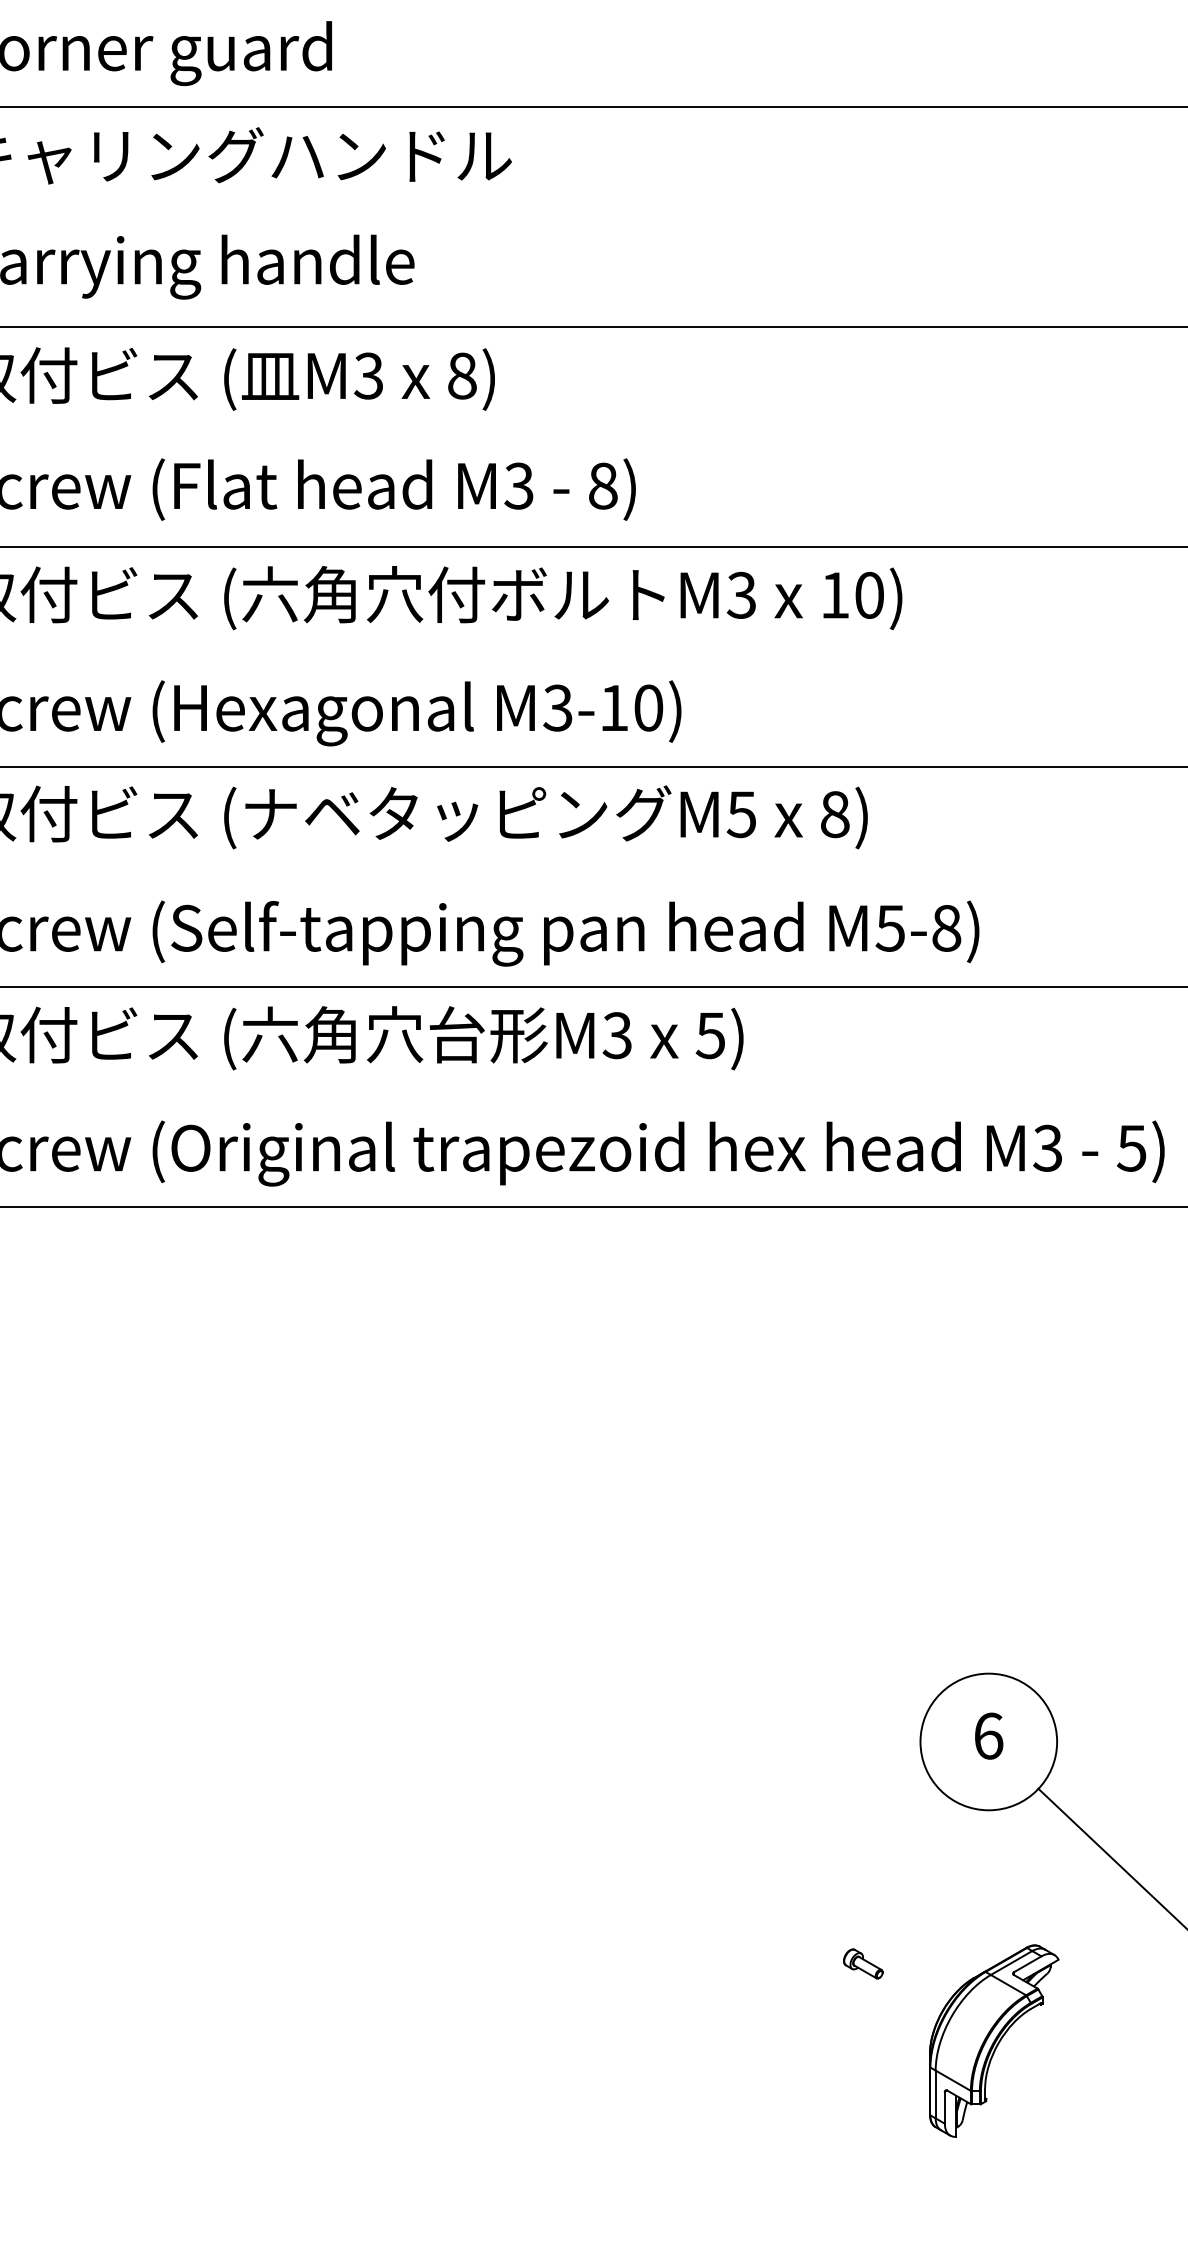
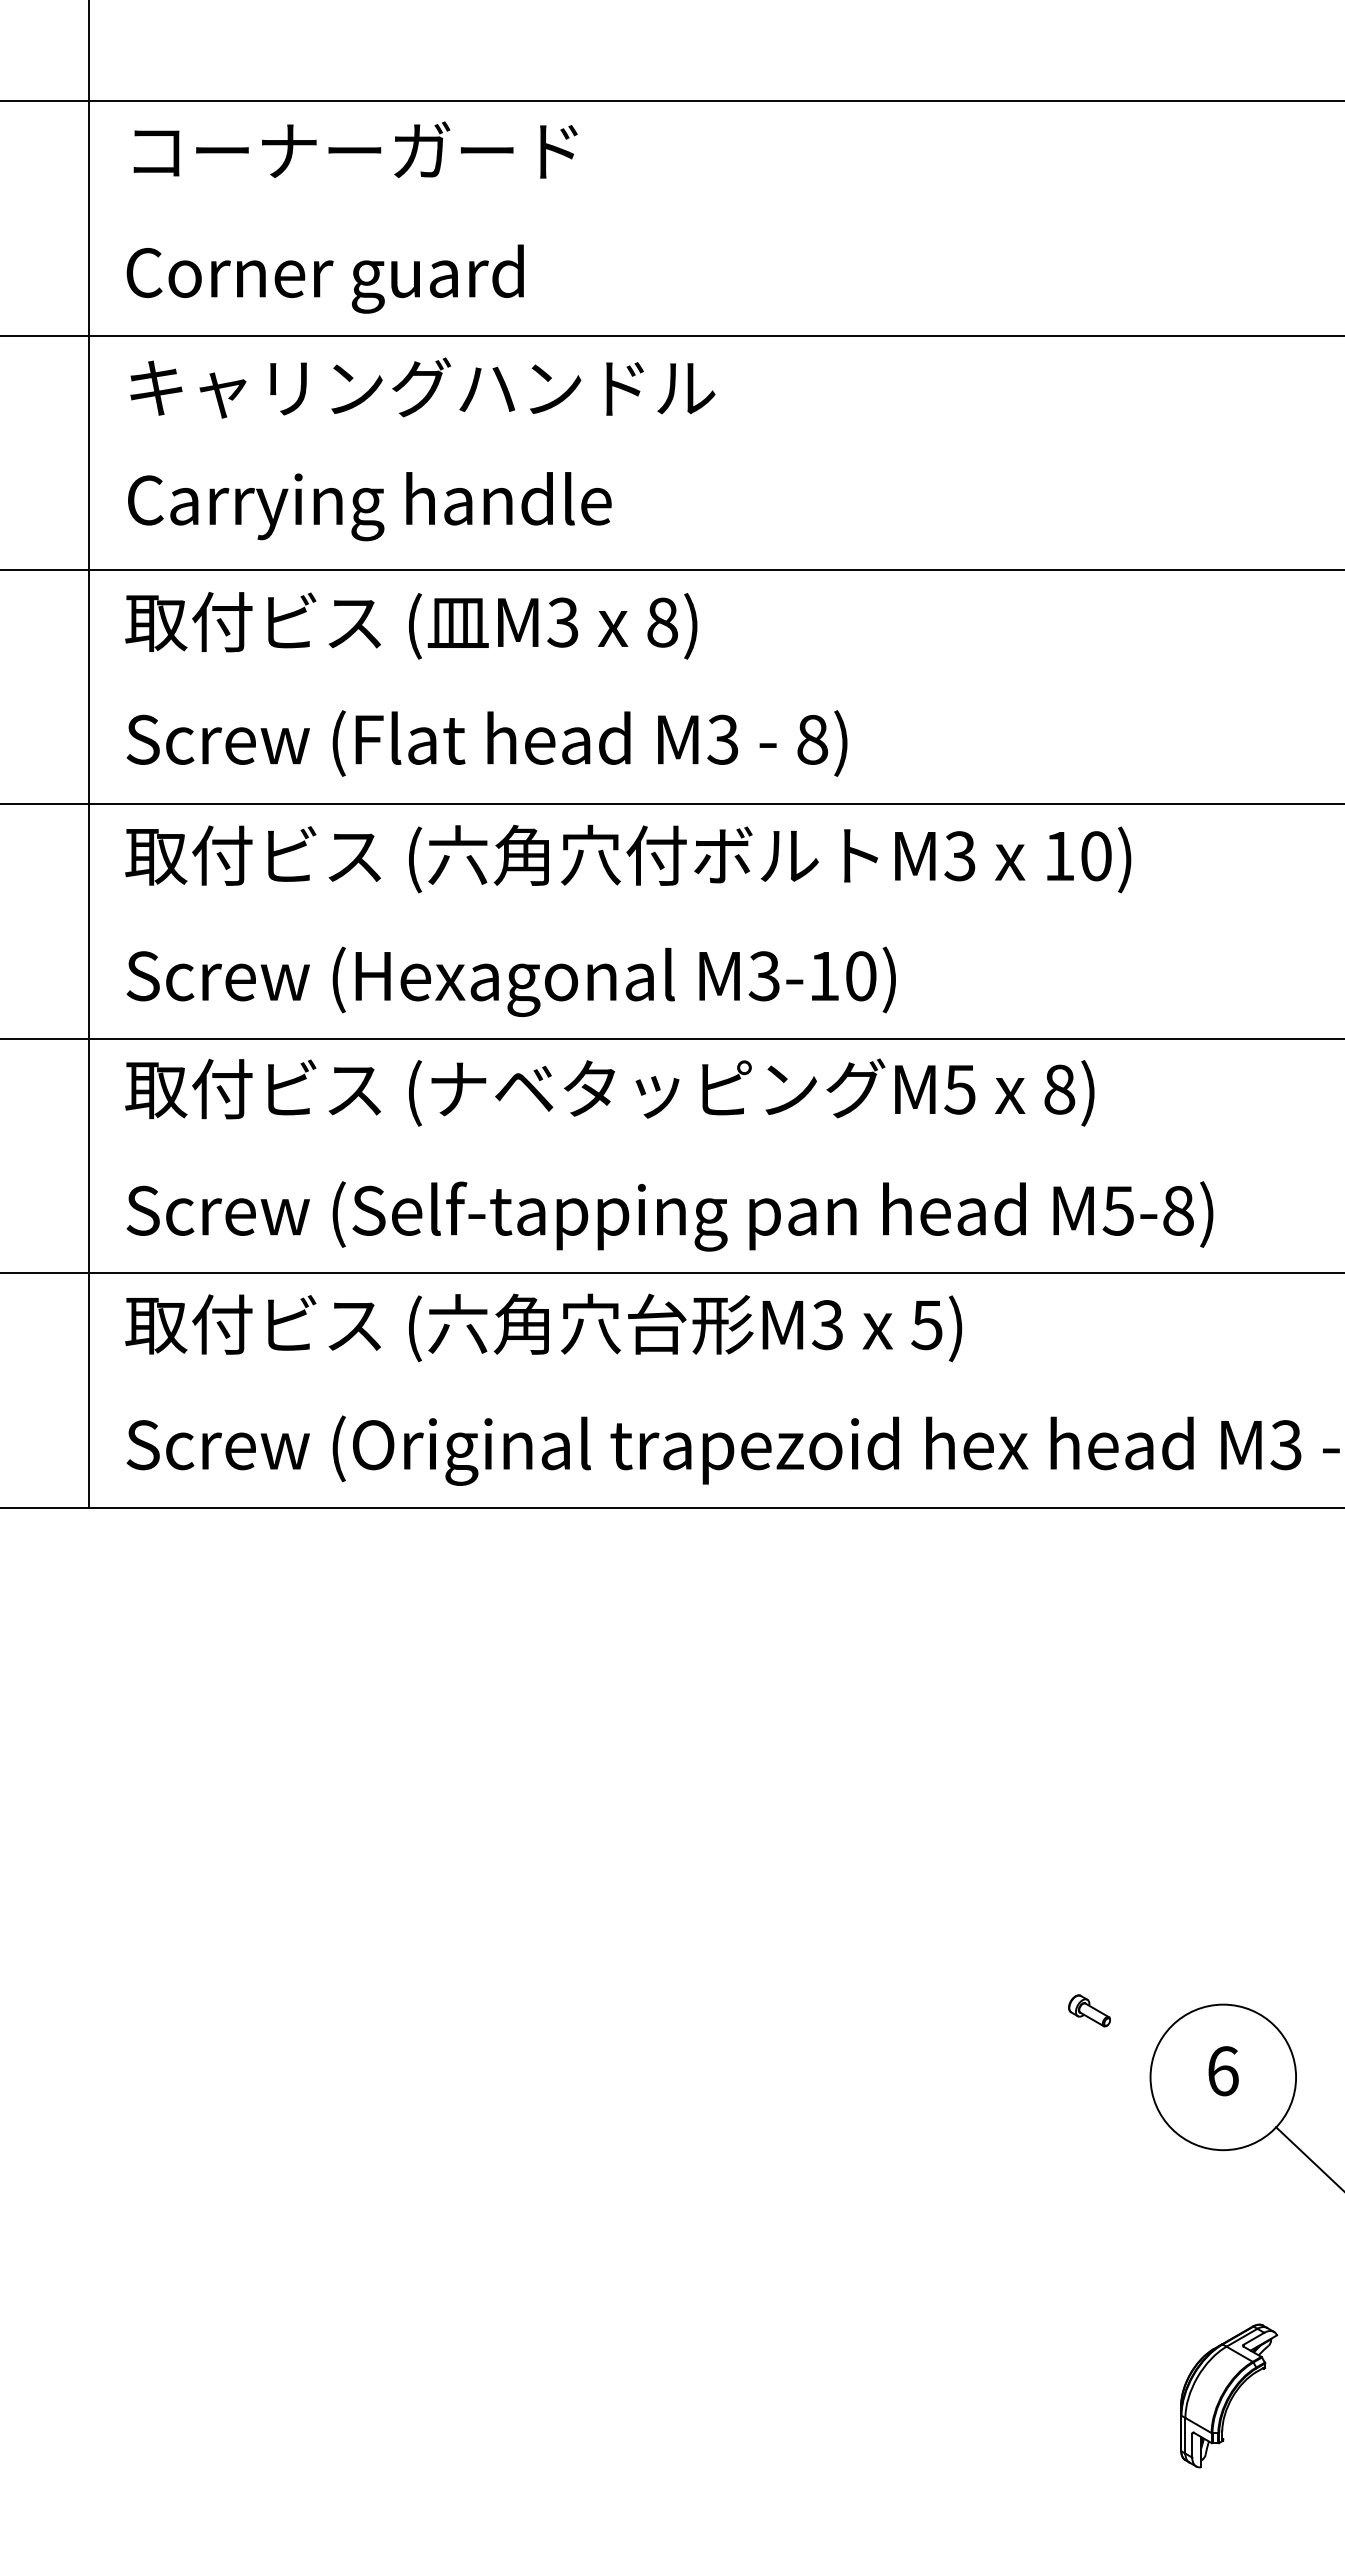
part: (863, 1963) -> (1089, 2010), moved
part: (993, 2040) -> (1228, 2395), size x0.7

